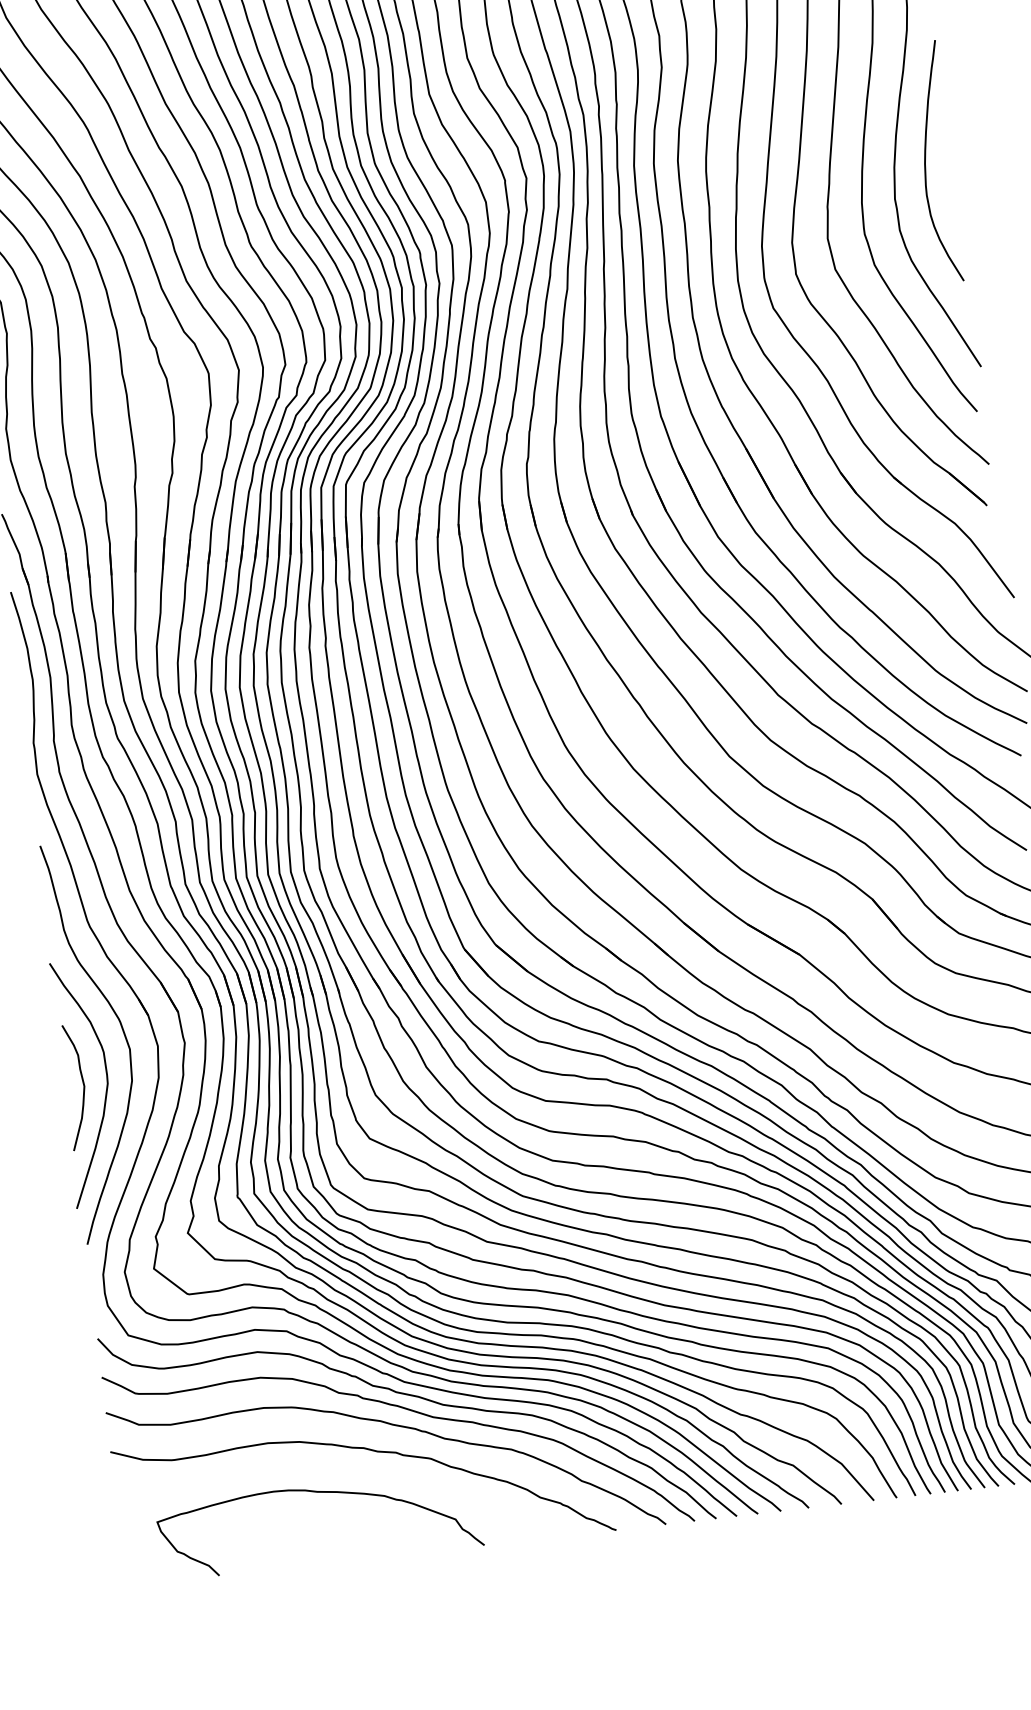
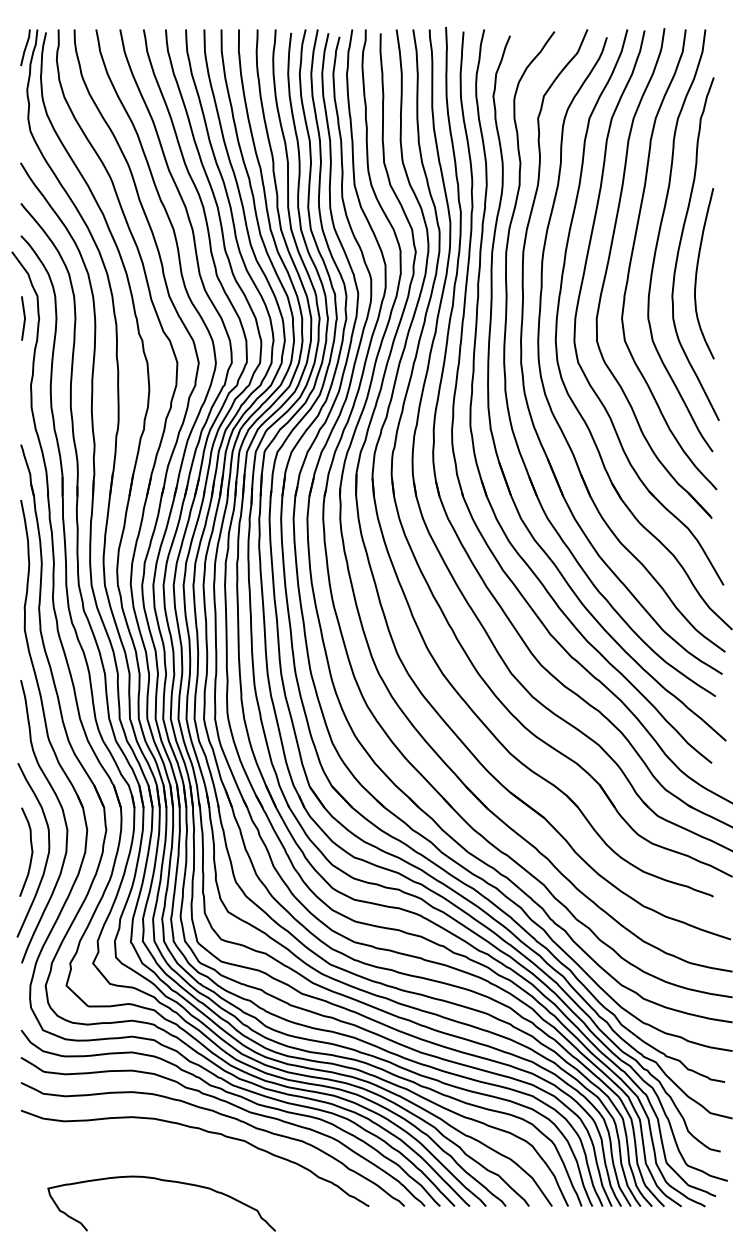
curve: (317, 1493) -> (162, 1181), moved

